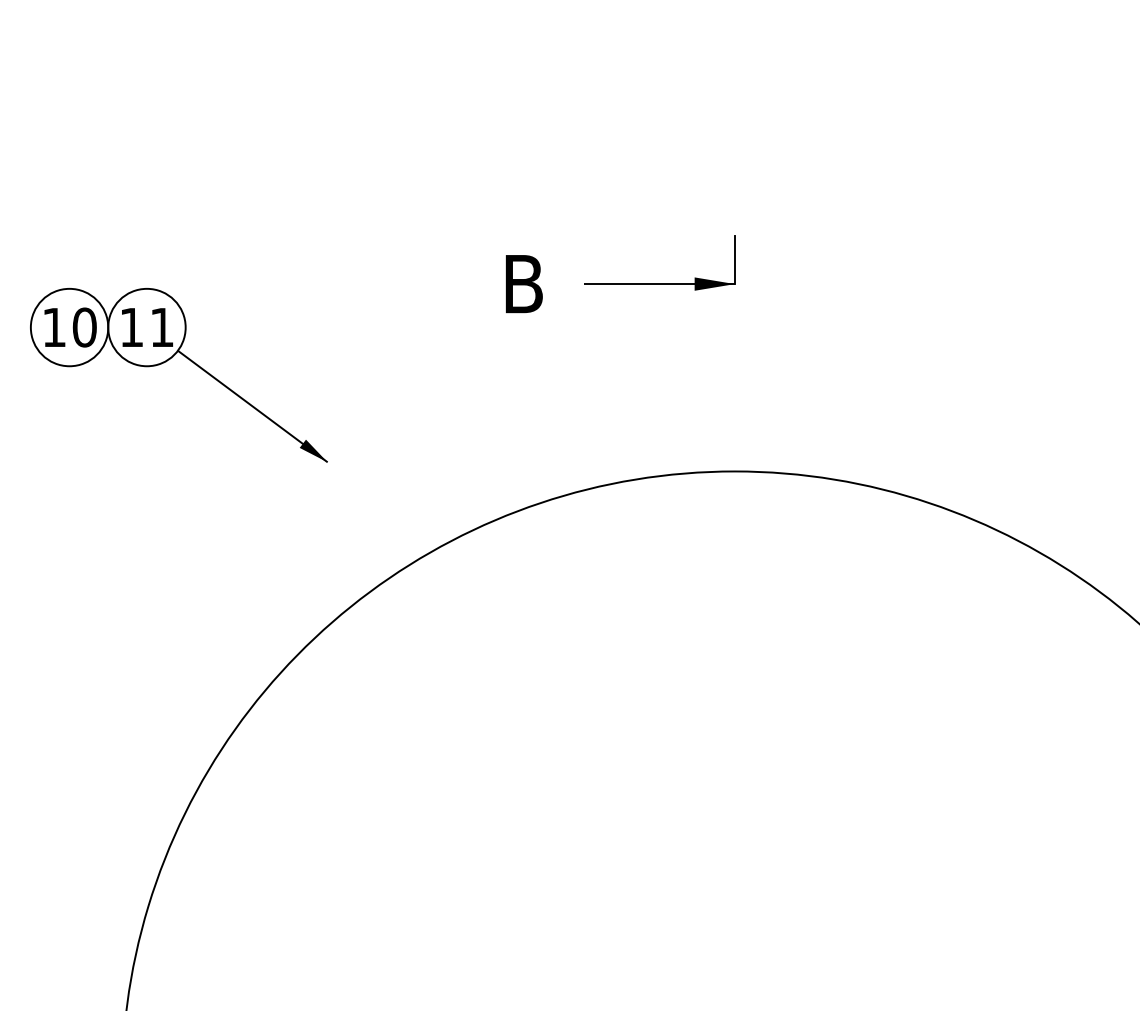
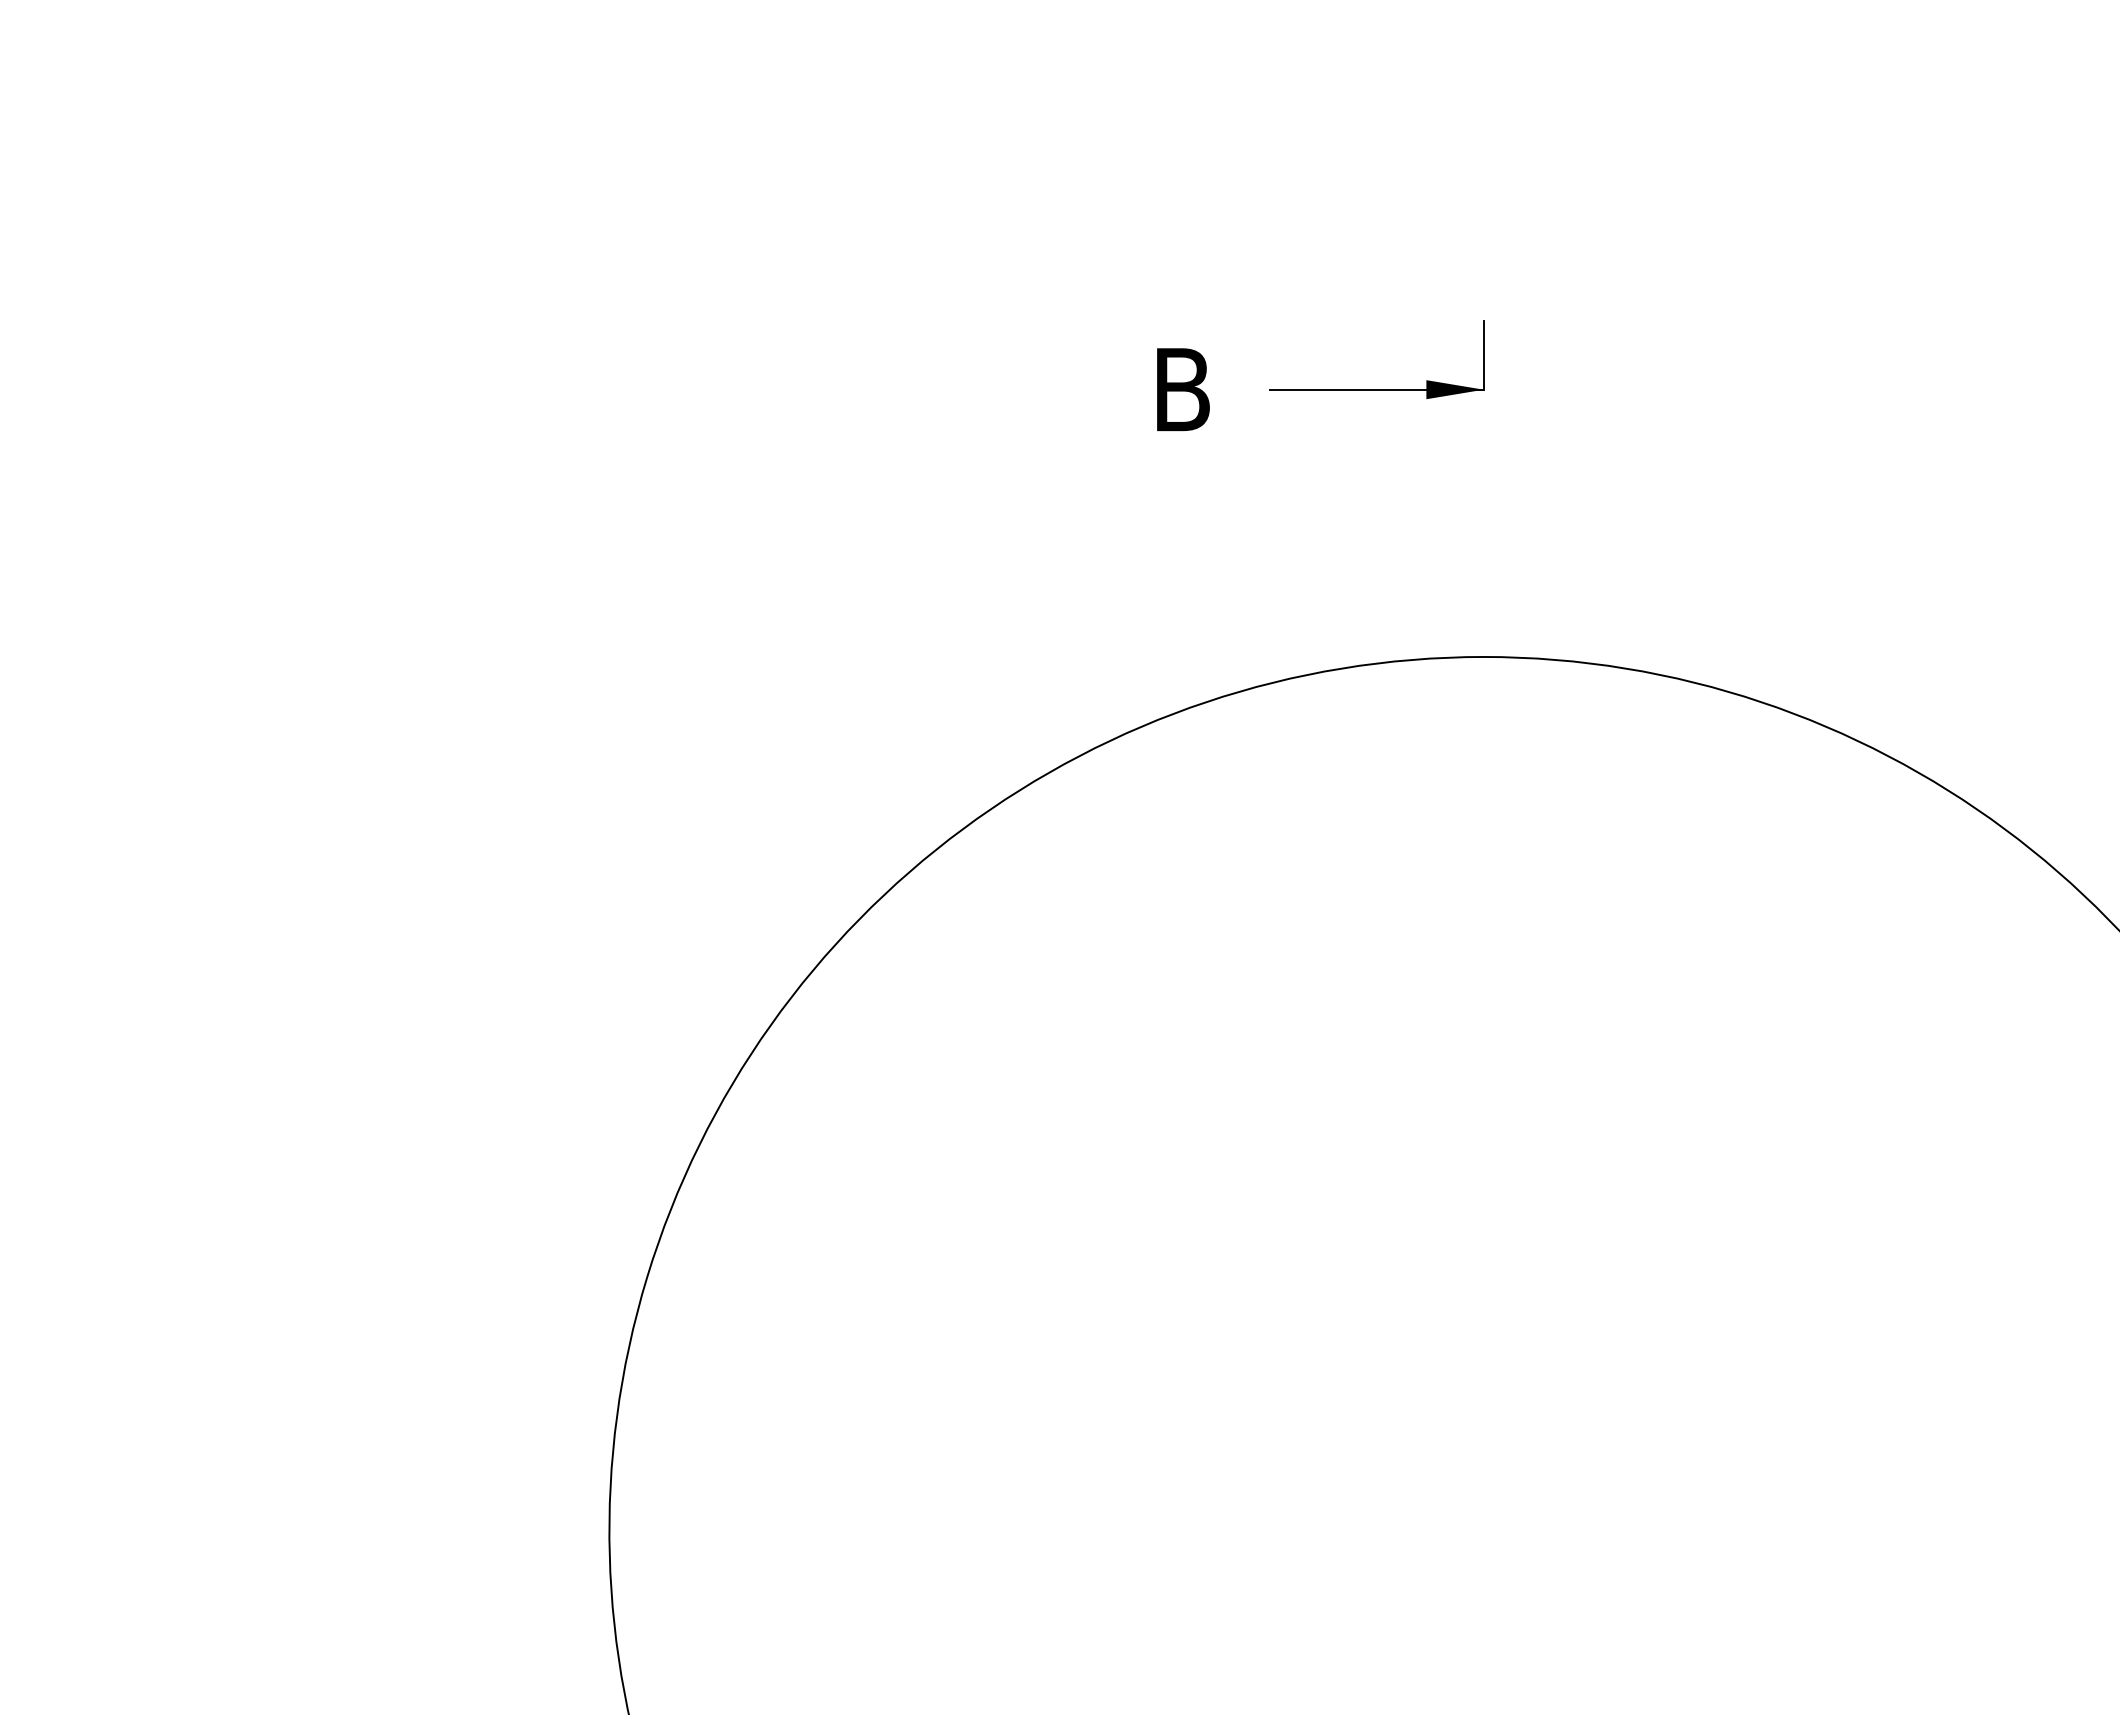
part: (168, 360) -> (676, 498), removed

